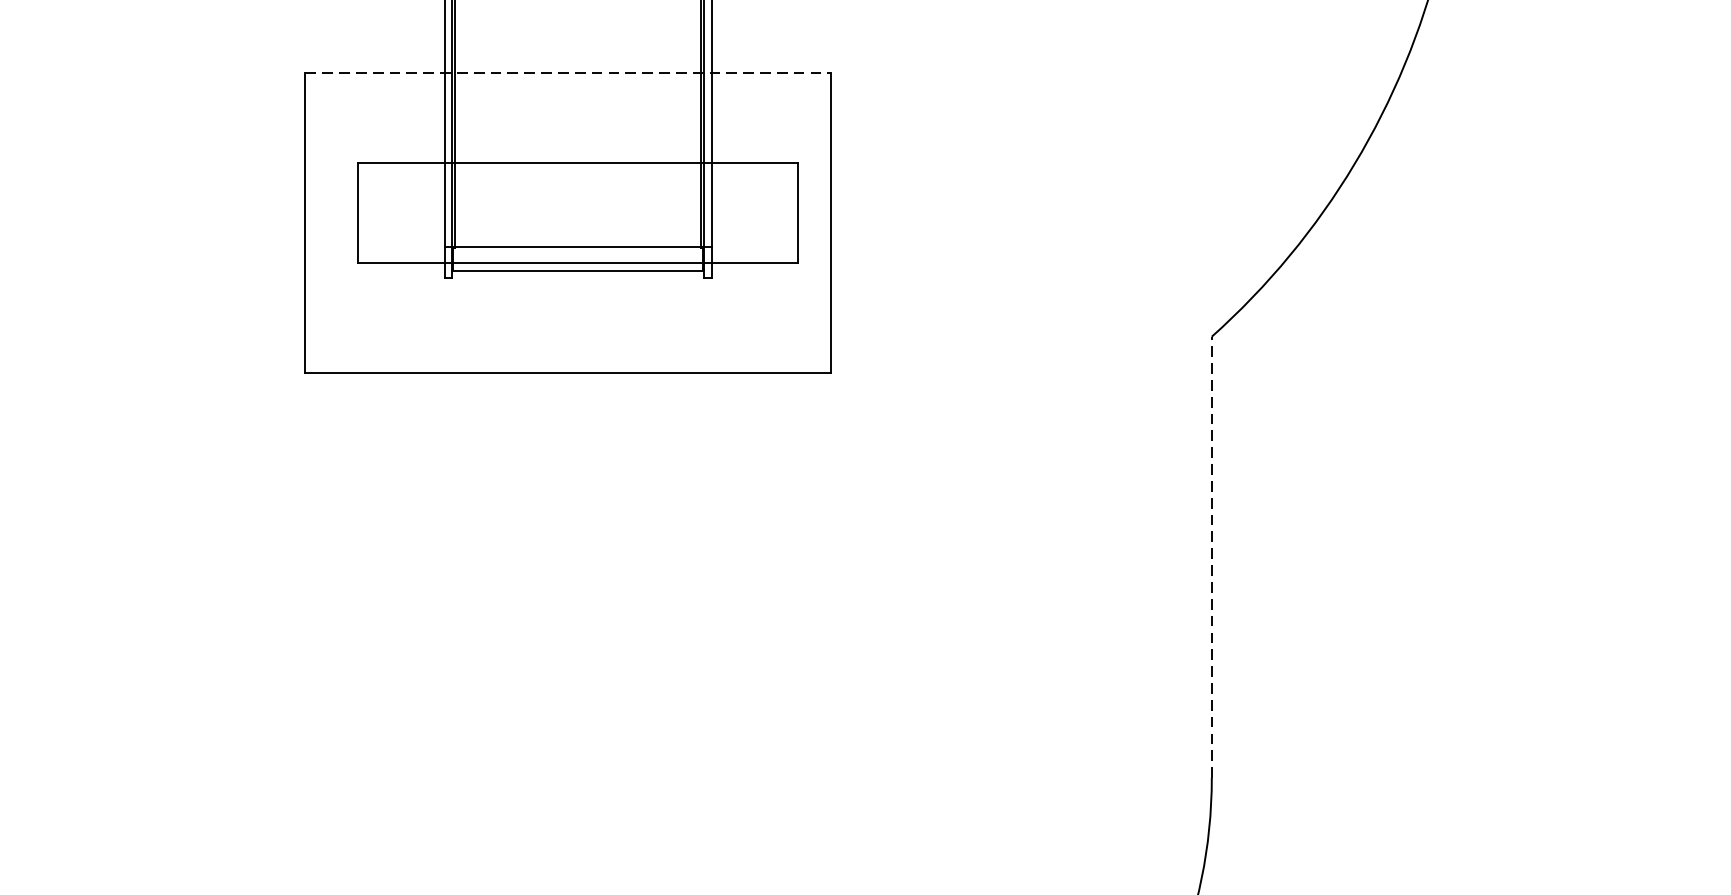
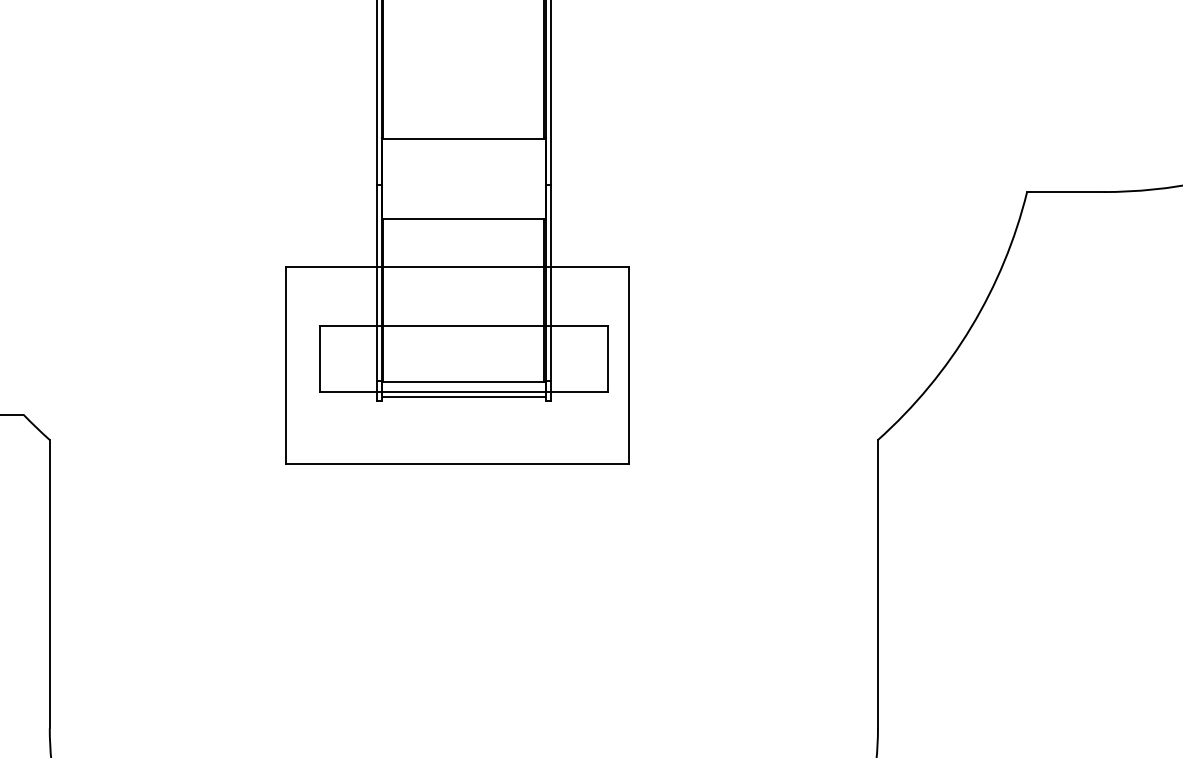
line: (568, 72) -> (457, 267), dashed -> solid
line: (1211, 556) -> (877, 583), dashed -> solid

